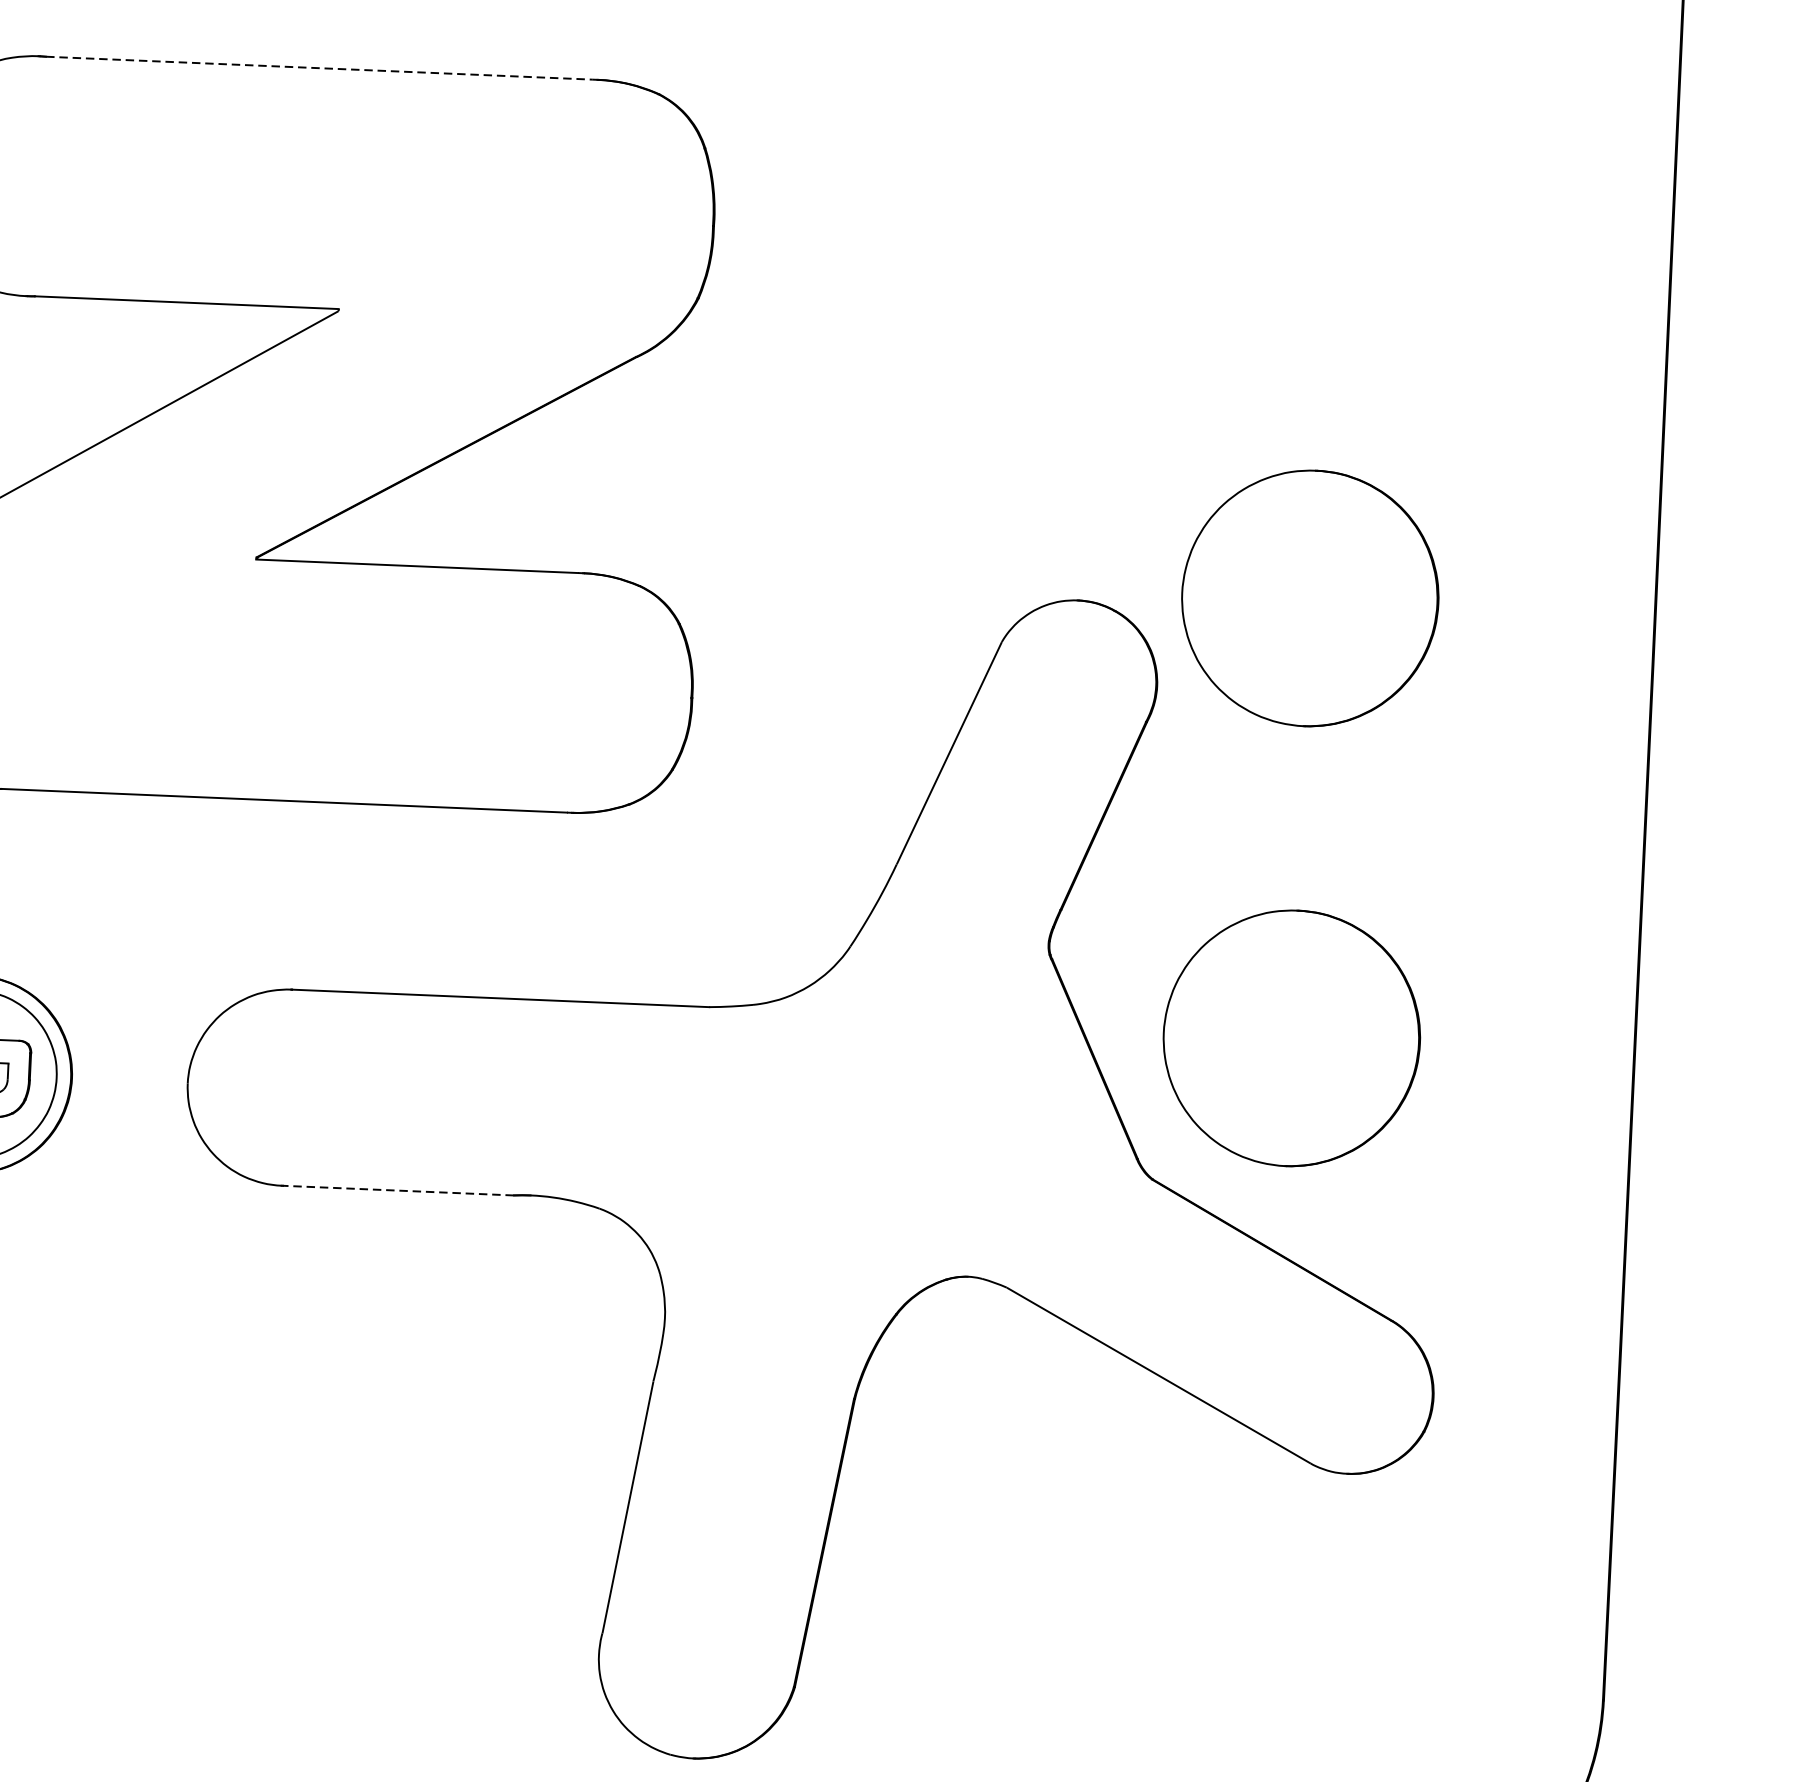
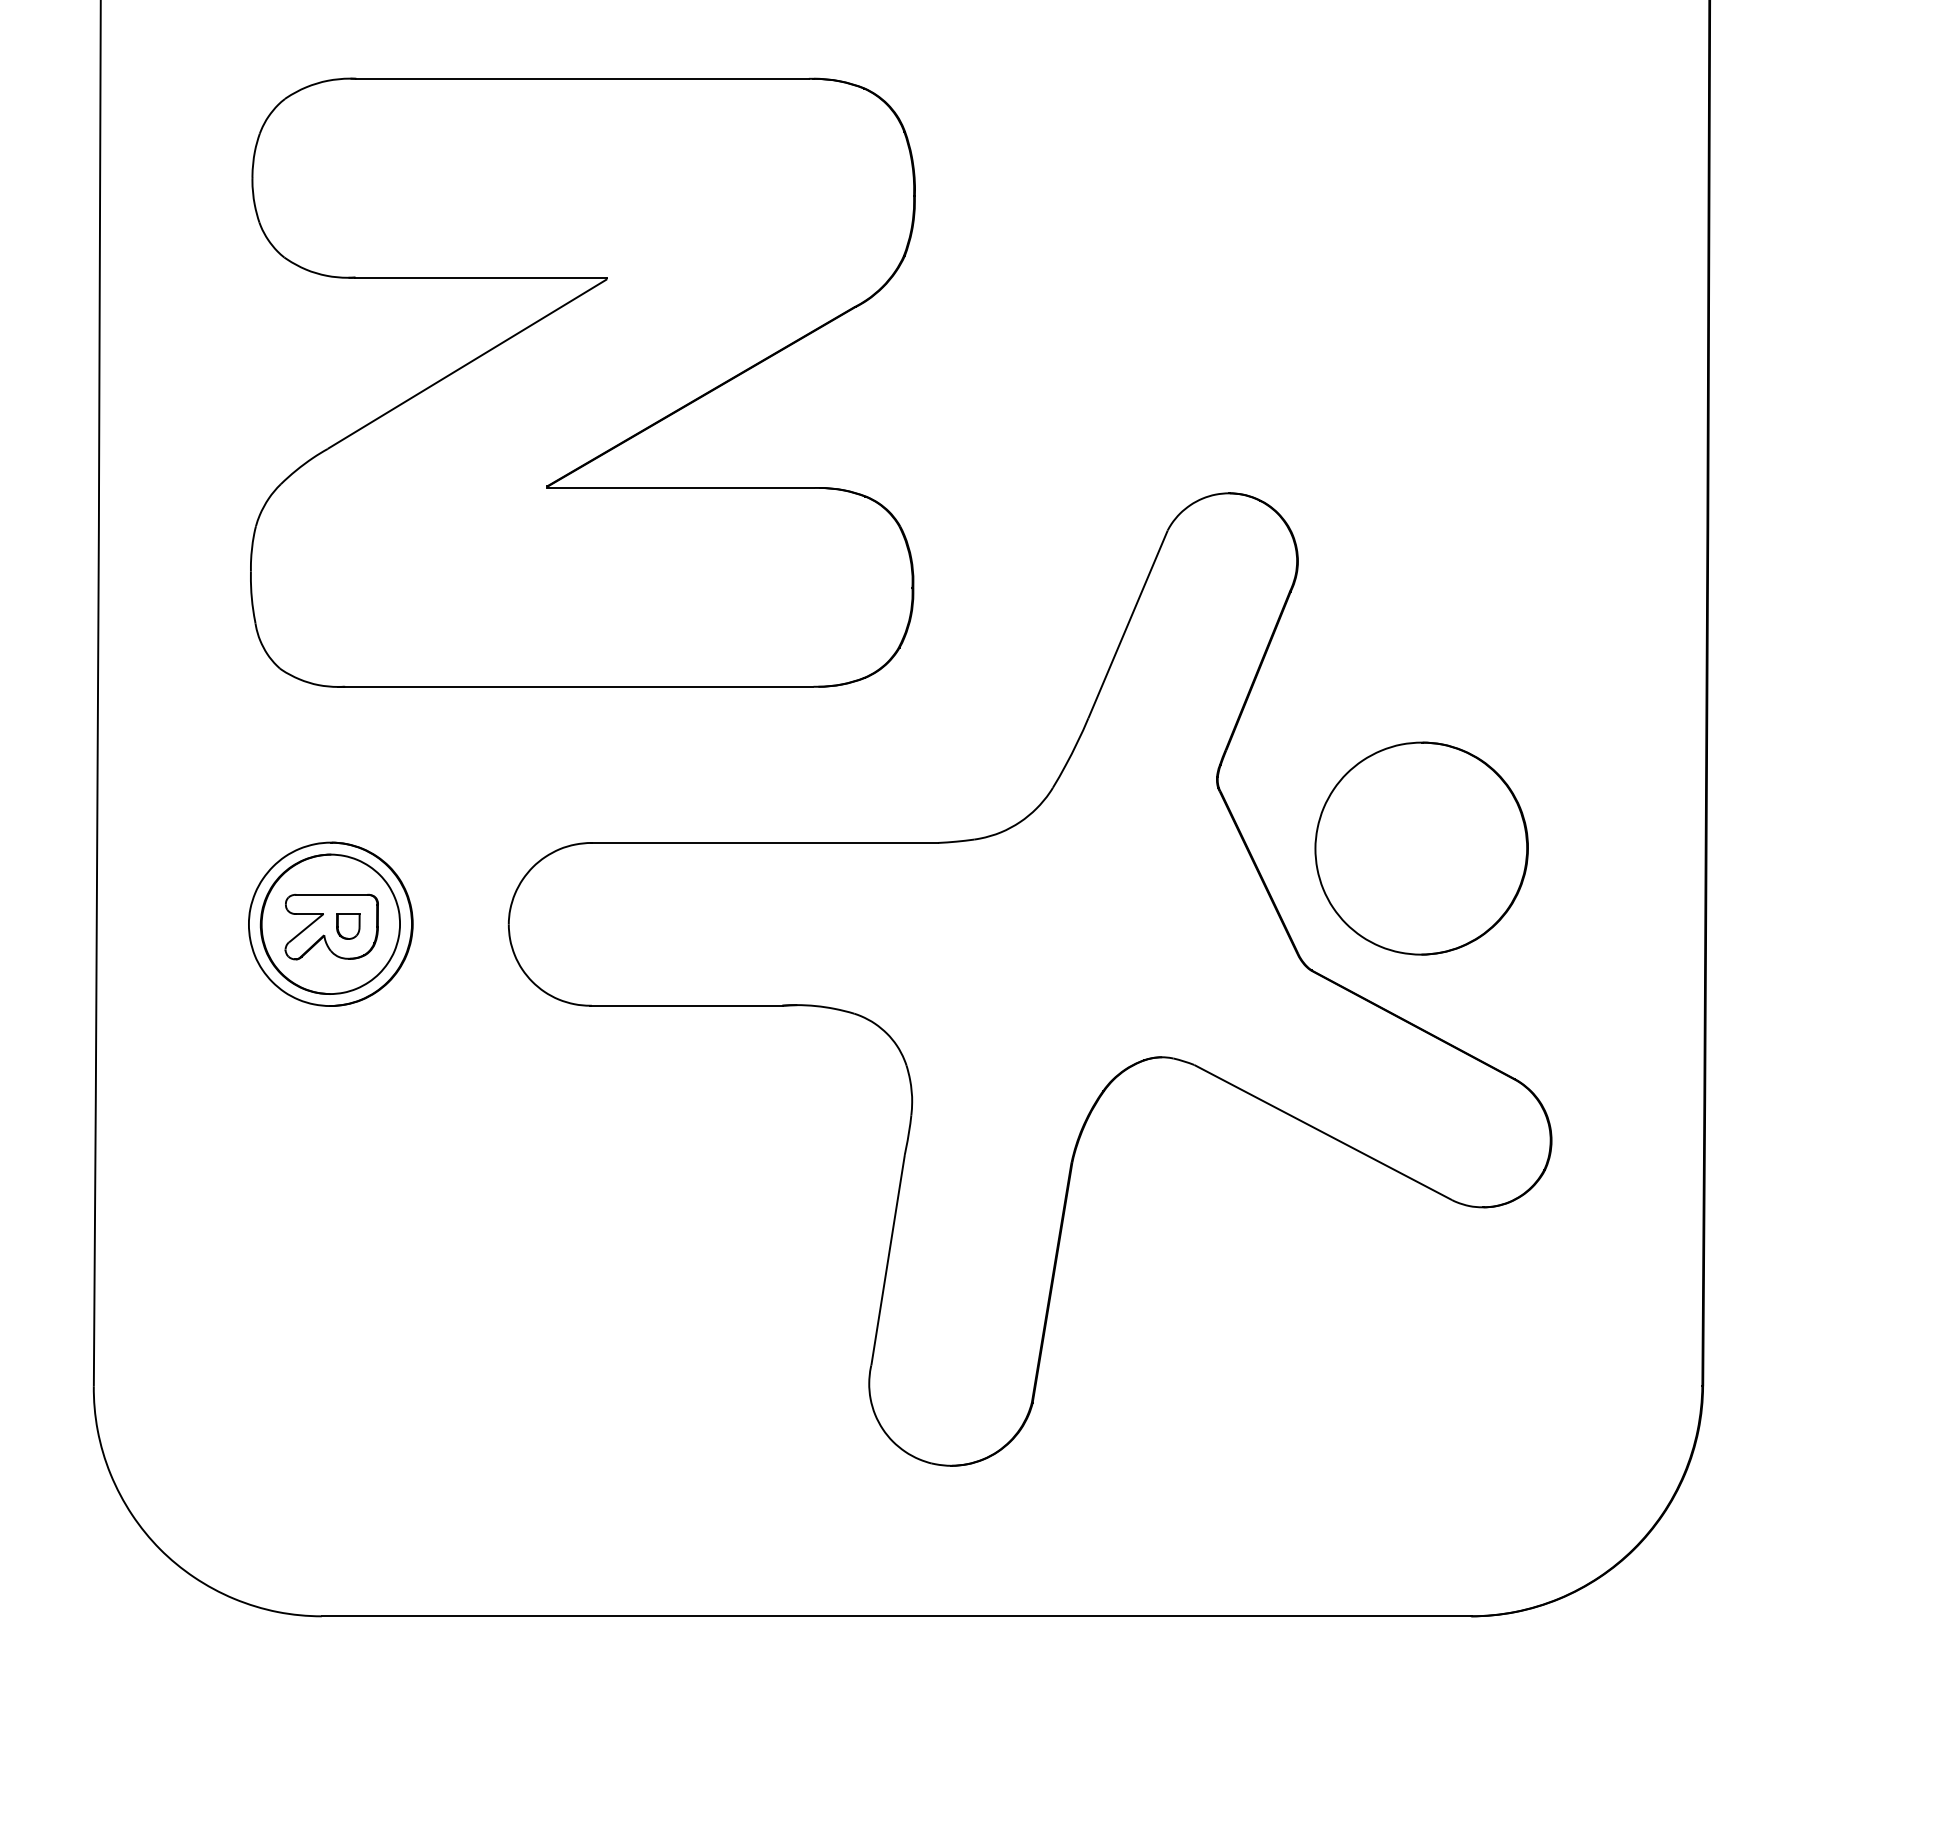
line: (319, 67) -> (582, 78), dashed -> solid
part: (1310, 598) -> (1421, 483), removed
line: (397, 1190) -> (686, 1005), dashed -> solid

